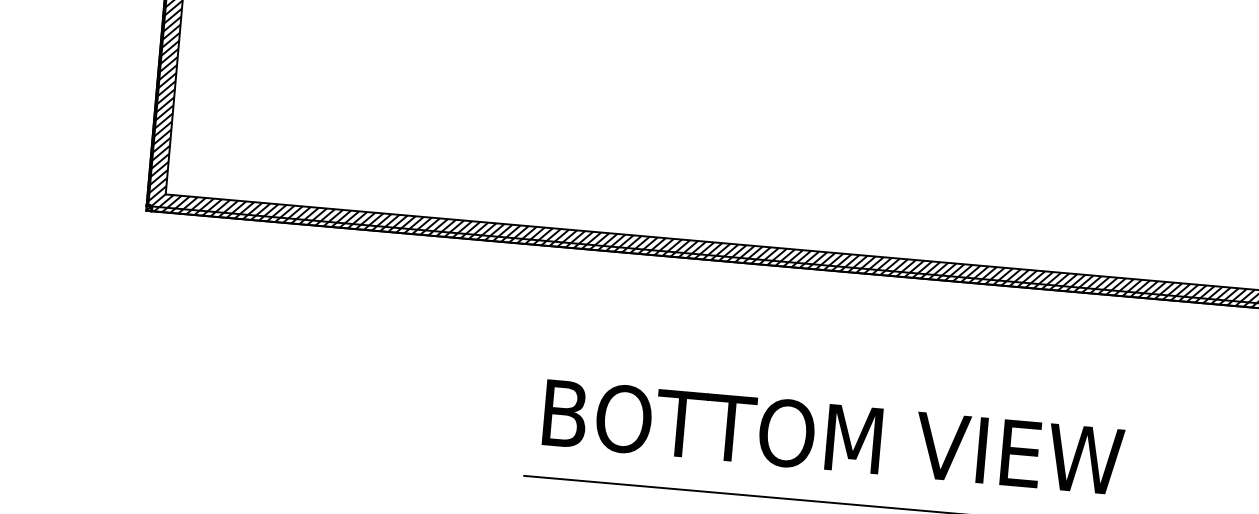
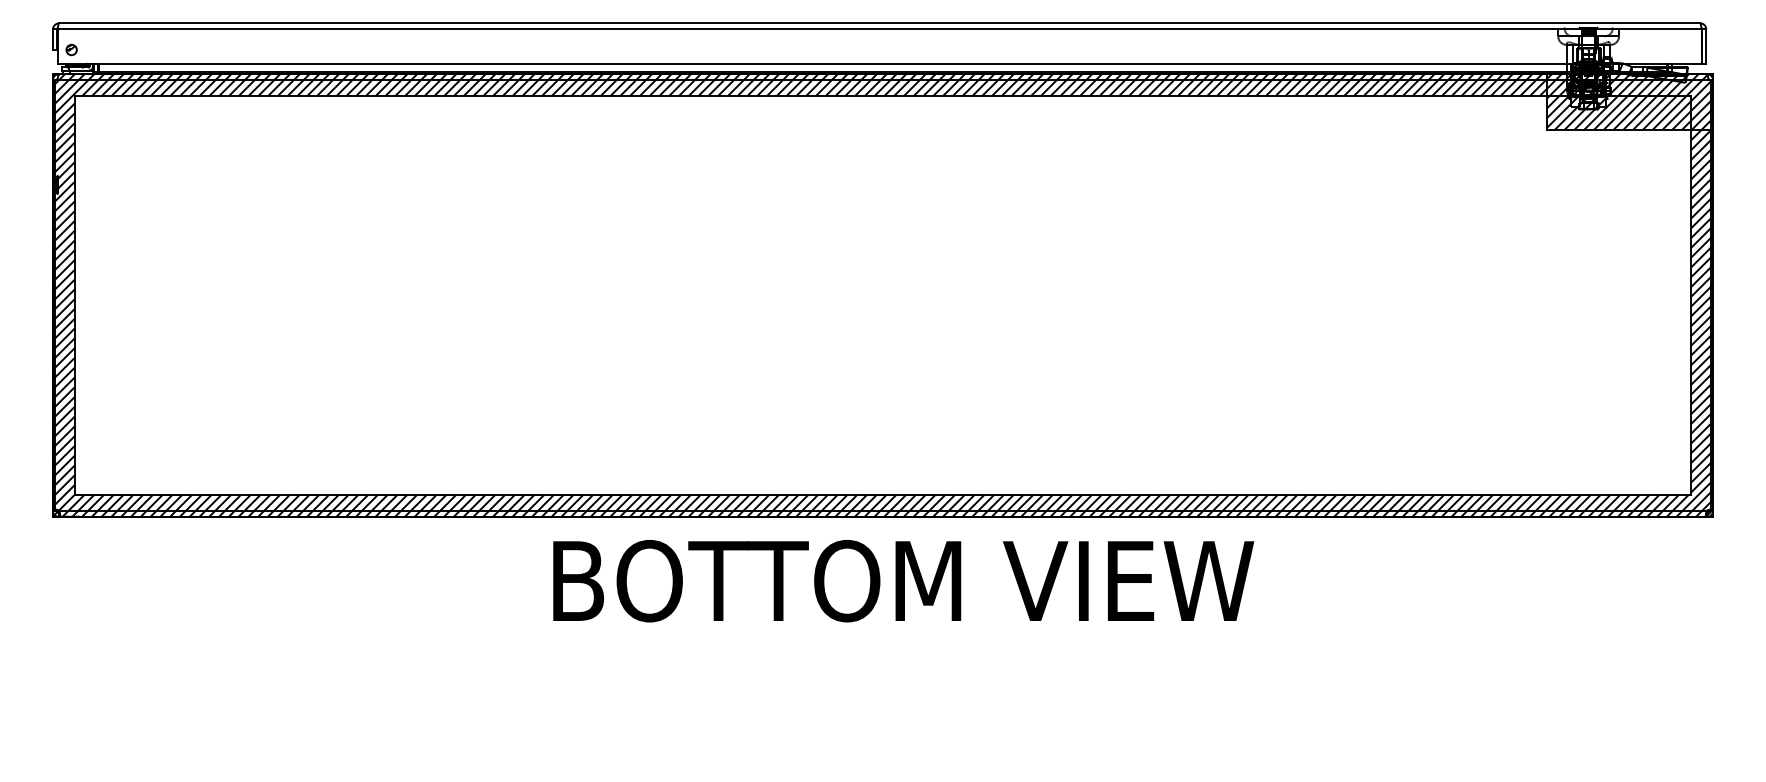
text: (833, 437) -> (903, 581), moved

